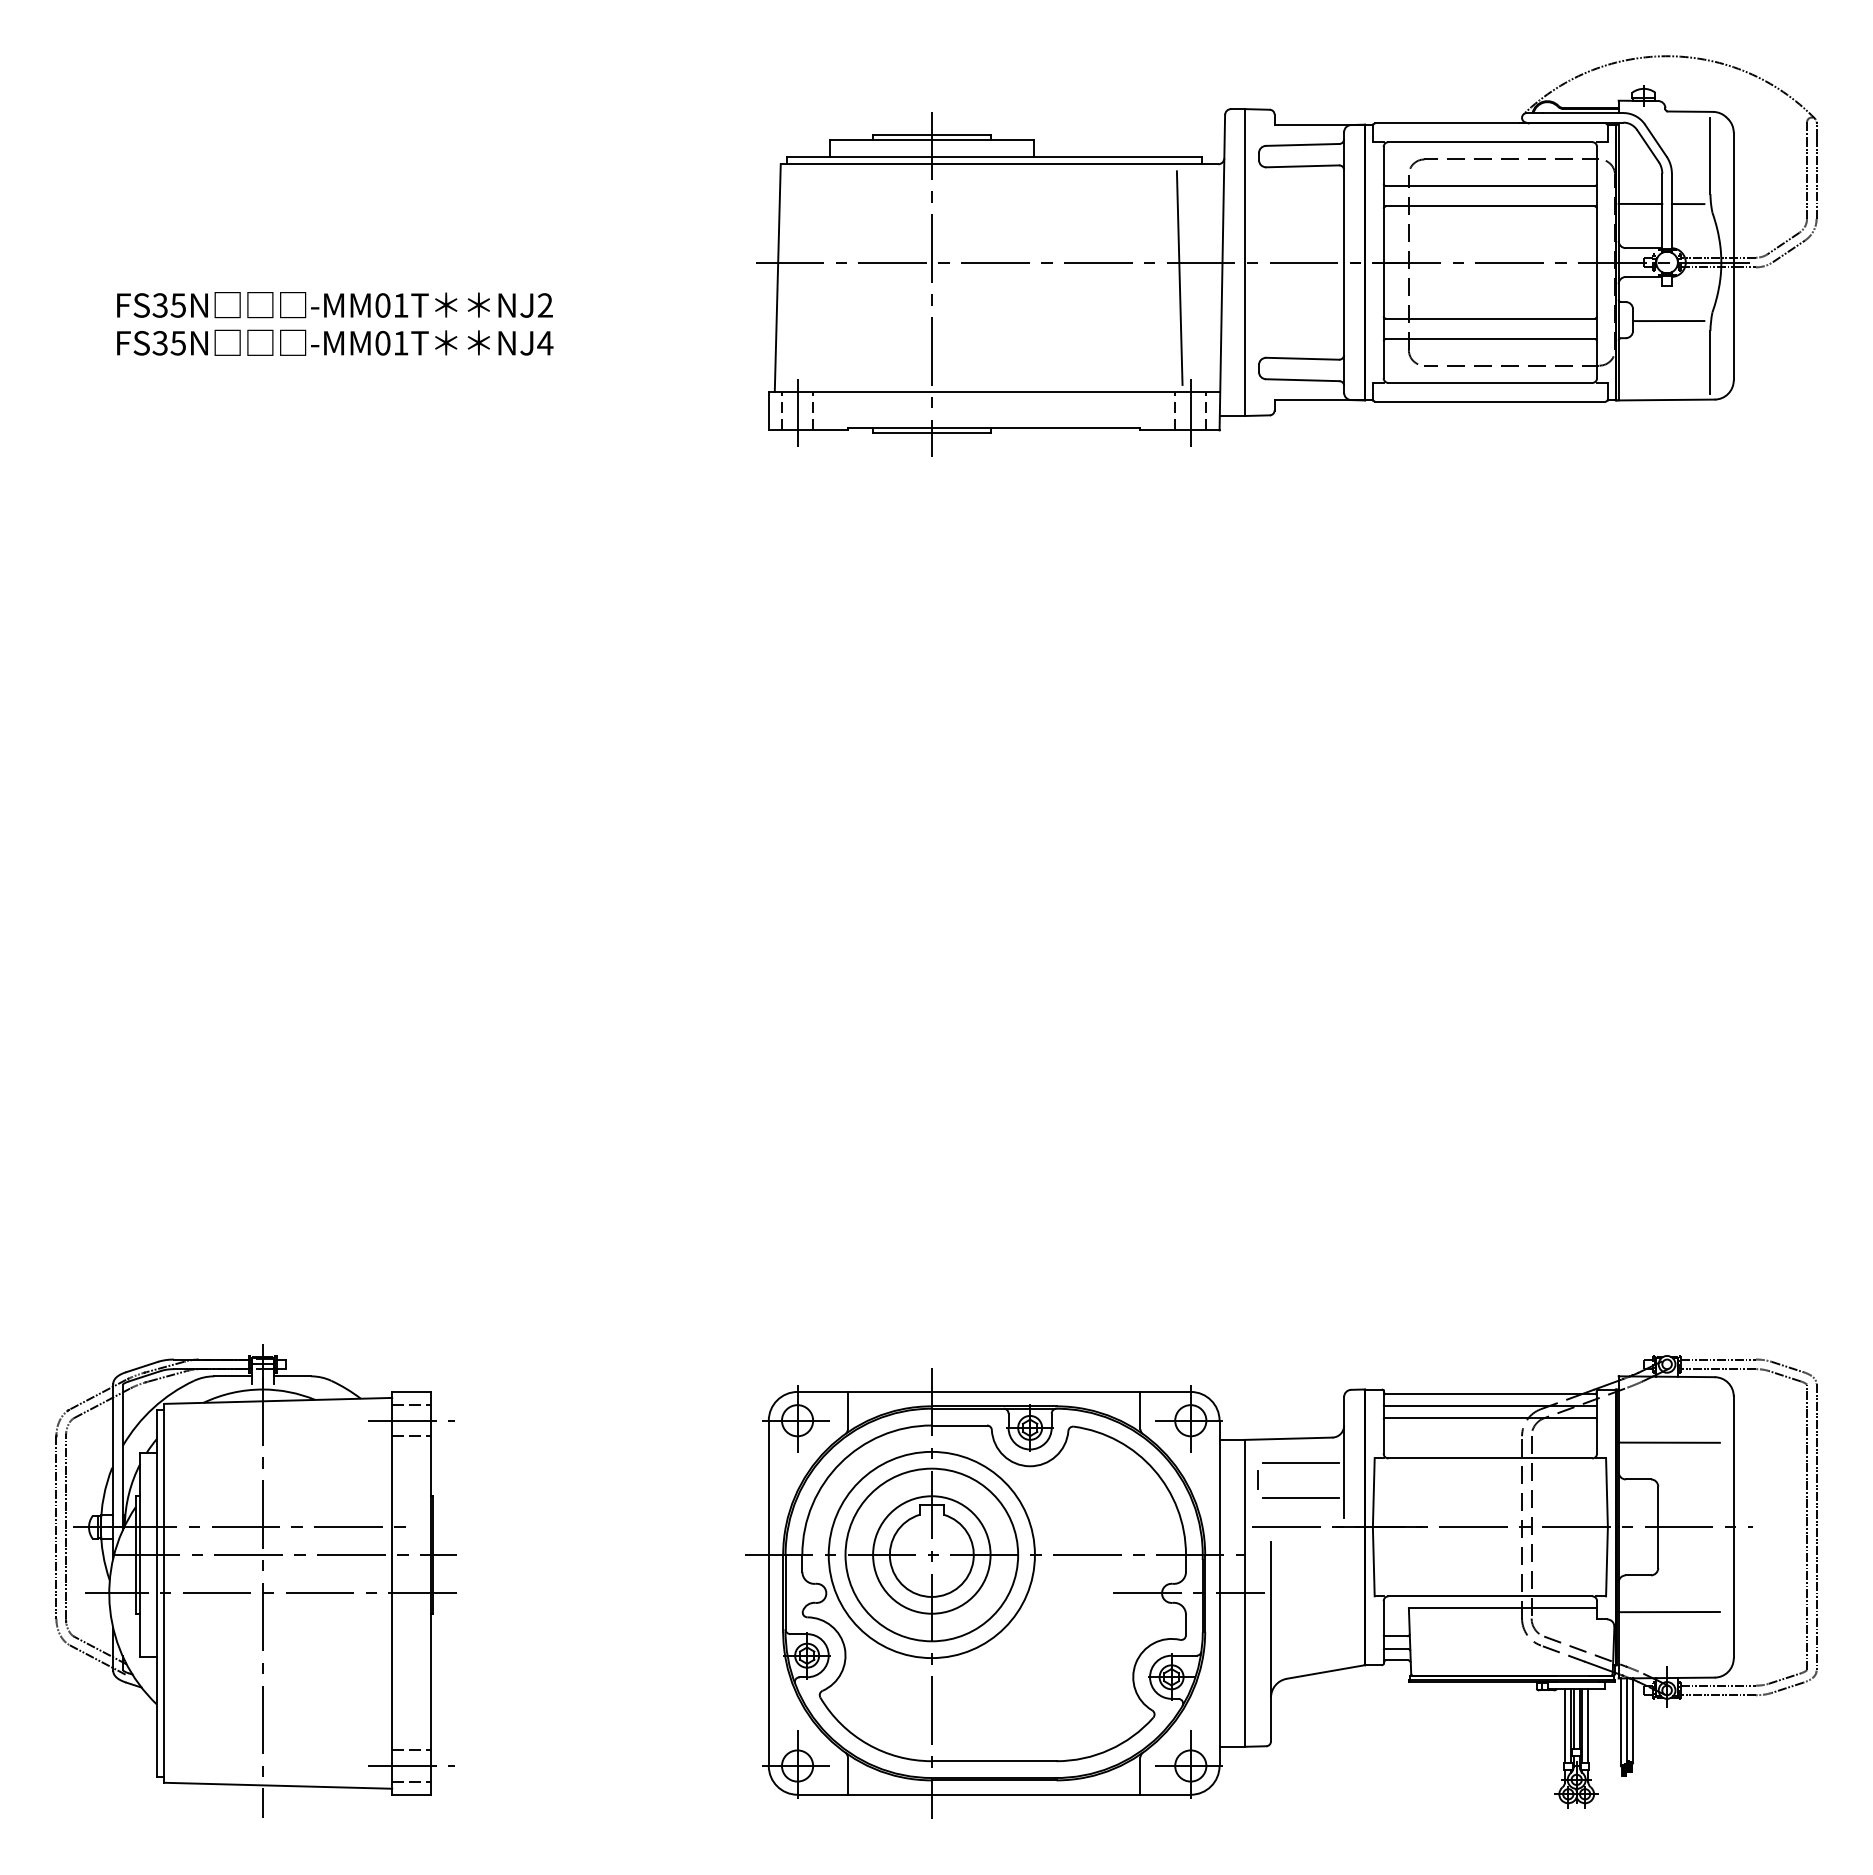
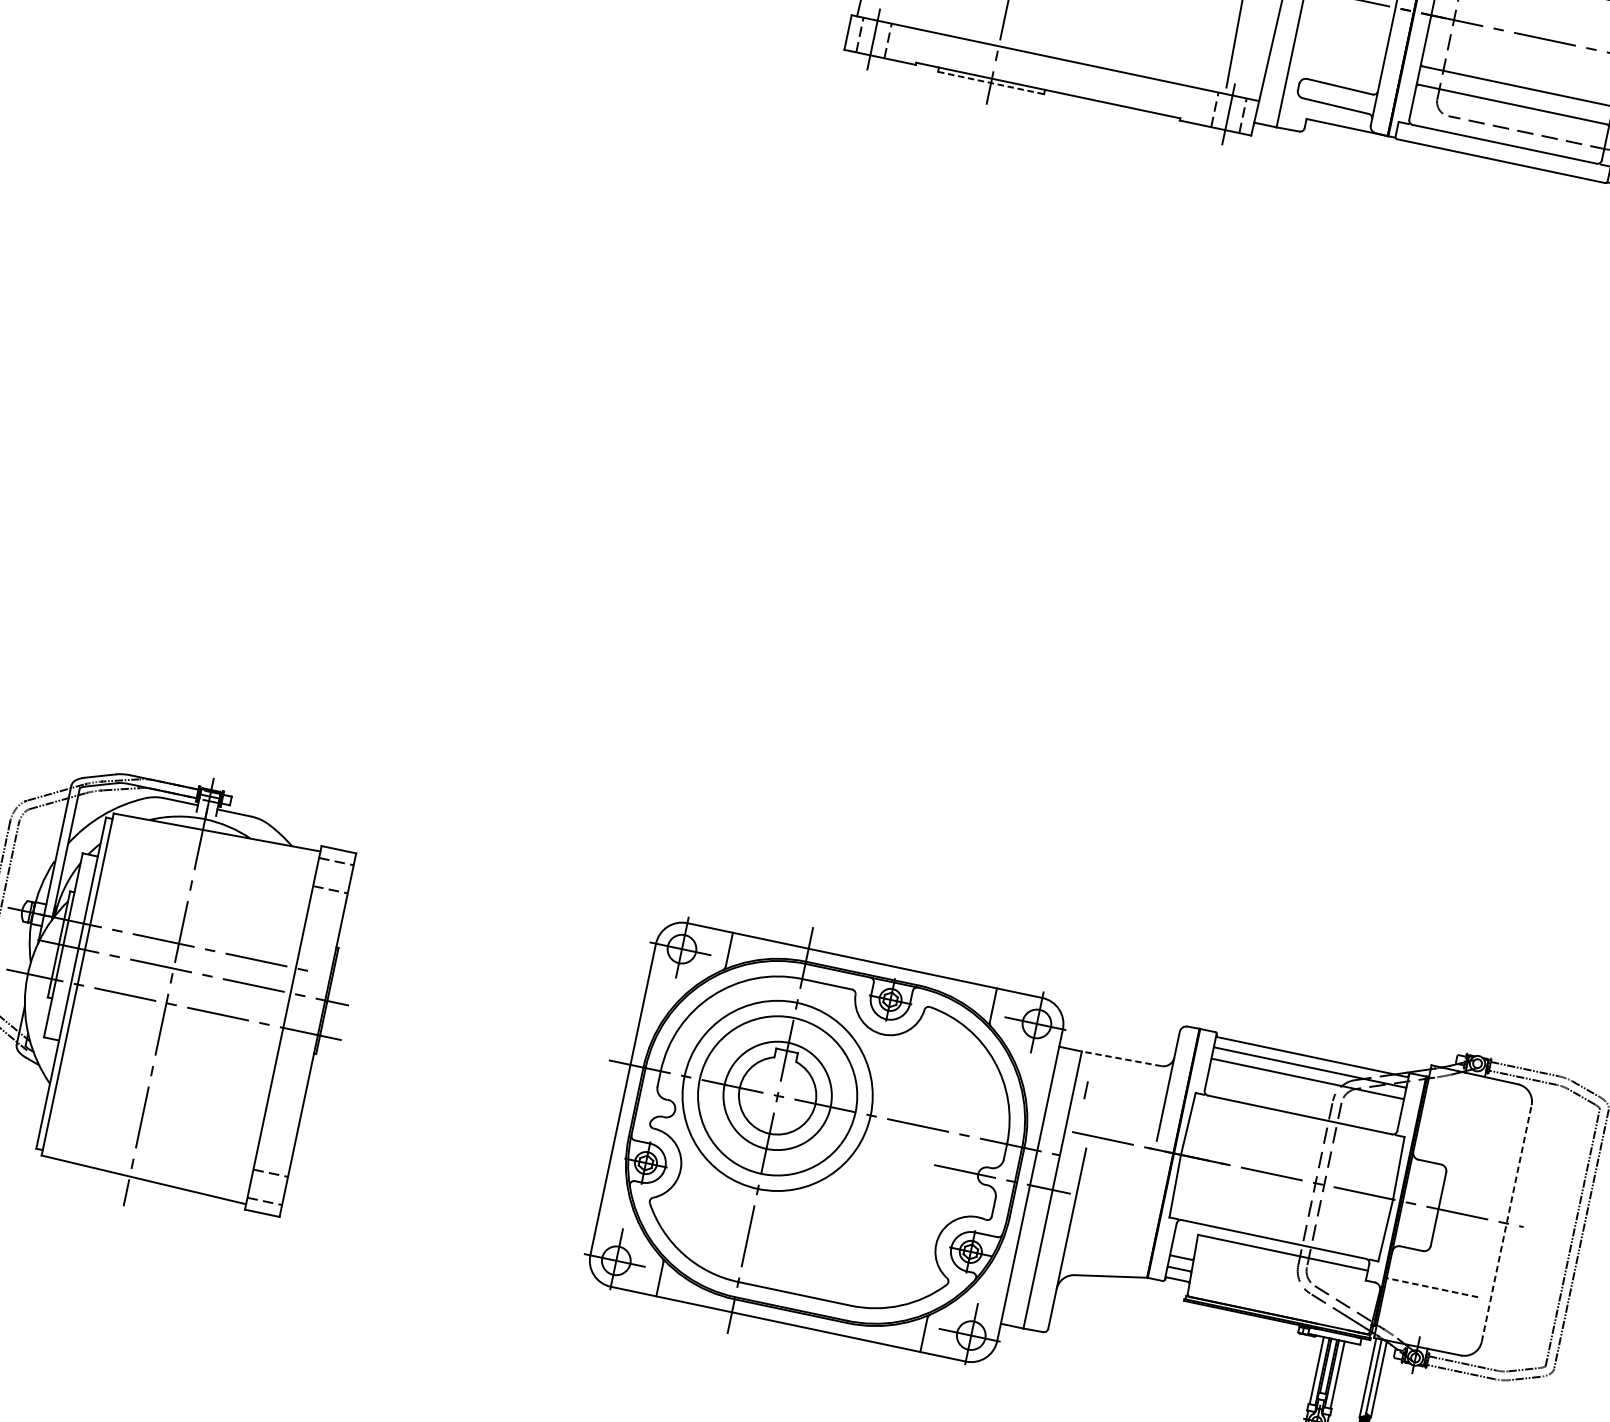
line: (931, 432) -> (990, 82), solid -> dashed
line: (411, 1420) -> (333, 875), removed
line: (1288, 1438) -> (1121, 1058), solid -> dashed
line: (1668, 1442) -> (1463, 1134), removed
line: (1300, 1462) -> (1127, 1082), removed
line: (1300, 1498) -> (1121, 1115), removed
line: (1733, 1526) -> (1506, 1222), solid -> dashed
line: (1669, 1612) -> (1432, 1288), solid -> dashed
line: (411, 1765) -> (267, 1186), removed

